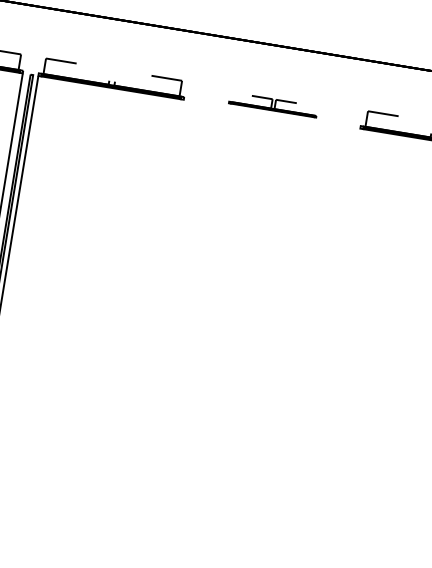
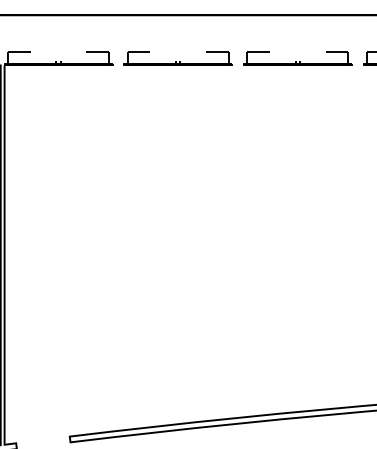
part: (272, 104) -> (177, 58), size x1.67

